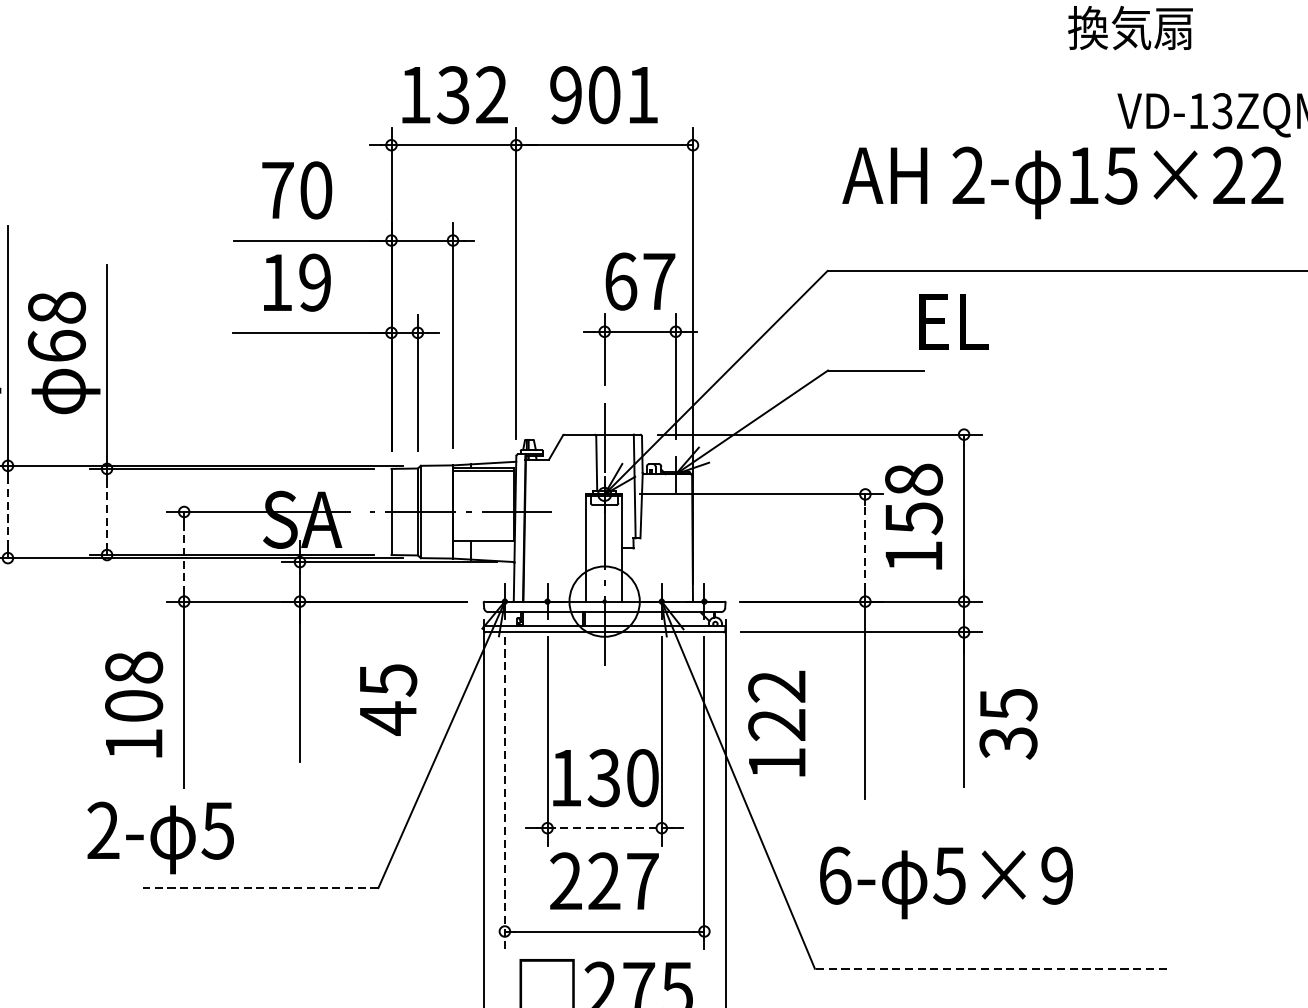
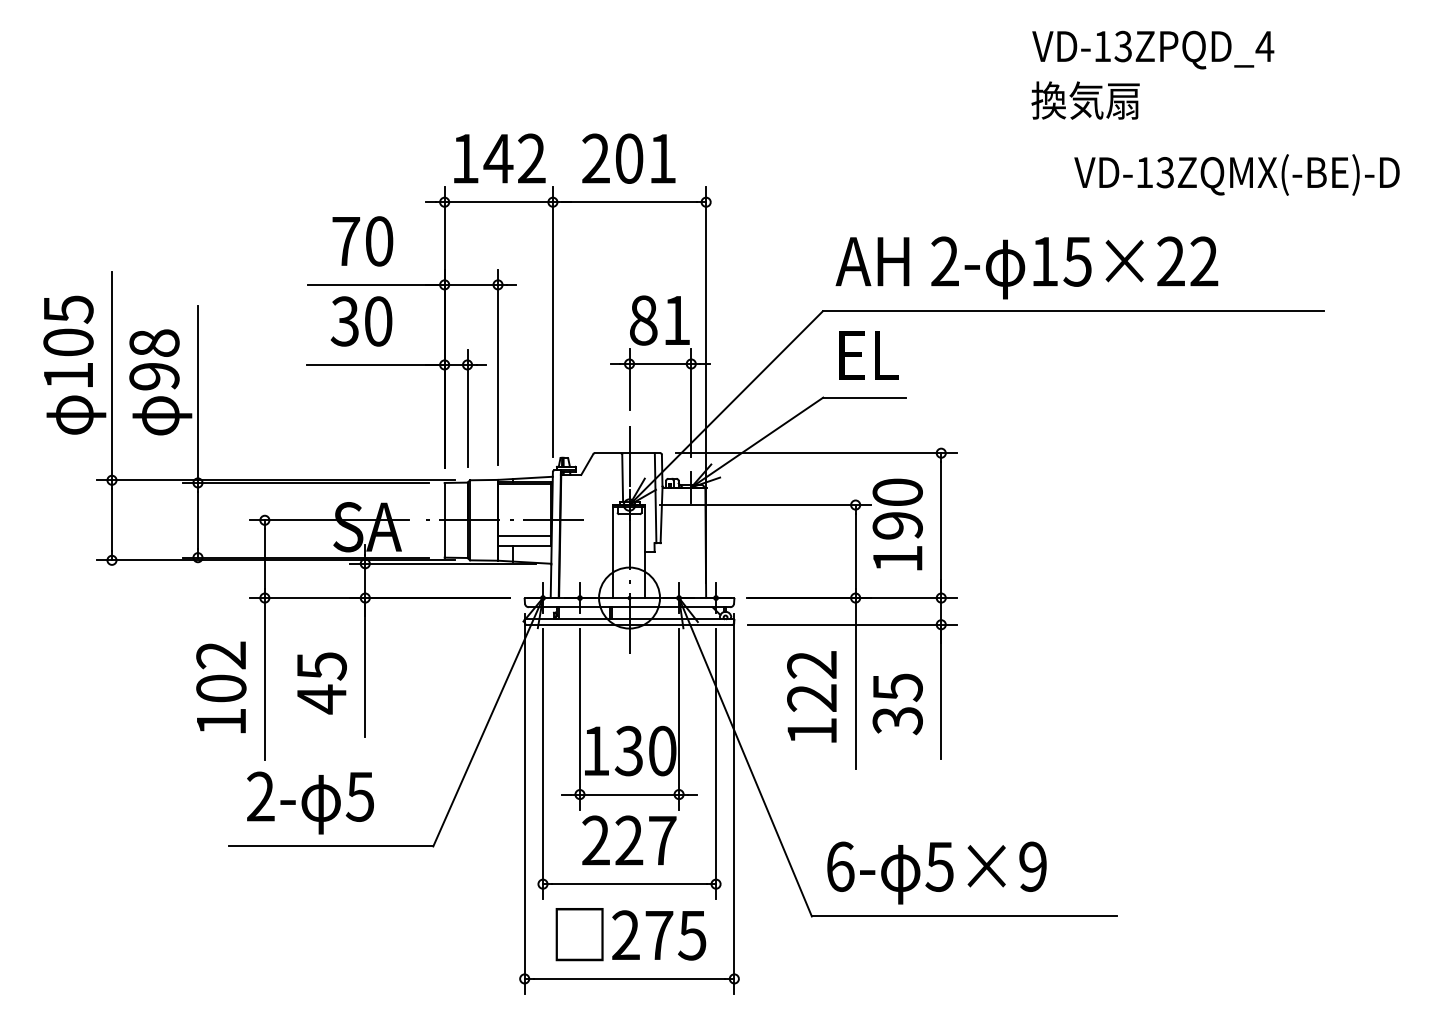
text: (453, 94) -> (498, 158), 132 -> 142
text: (565, 94) -> (595, 158), 901 -> 201
text: (1062, 182) -> (1026, 267), moved
text: (640, 281) -> (660, 320), 67 -> 81
text: (295, 282) -> (361, 321), 19 -> 30
text: (952, 321) -> (868, 355), moved
text: (56, 346) -> (154, 376), 68 -> 98
text: (913, 499) -> (897, 509), 158 -> 190
line: (8, 512) -> (112, 520), dashed -> solid
line: (106, 512) -> (197, 520), dashed -> solid
line: (483, 530) -> (524, 536), added
line: (865, 547) -> (855, 551), dashed -> solid
line: (183, 557) -> (264, 559), dashed -> solid
text: (134, 667) -> (221, 655), 108 -> 102
text: (387, 700) -> (321, 683), moved
text: (776, 723) -> (811, 696), moved
text: (1008, 724) -> (897, 704), moved
line: (505, 793) -> (543, 764), dashed -> solid
line: (604, 828) -> (629, 794), dashed -> solid
text: (160, 837) -> (310, 802), moved
text: (945, 882) -> (936, 872), moved
line: (259, 888) -> (330, 846), dashed -> solid
line: (990, 968) -> (964, 916), dashed -> solid

